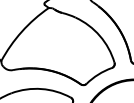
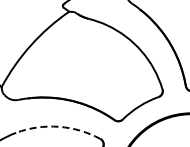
arc: (41, 88) -> (58, 126), solid -> dashed

